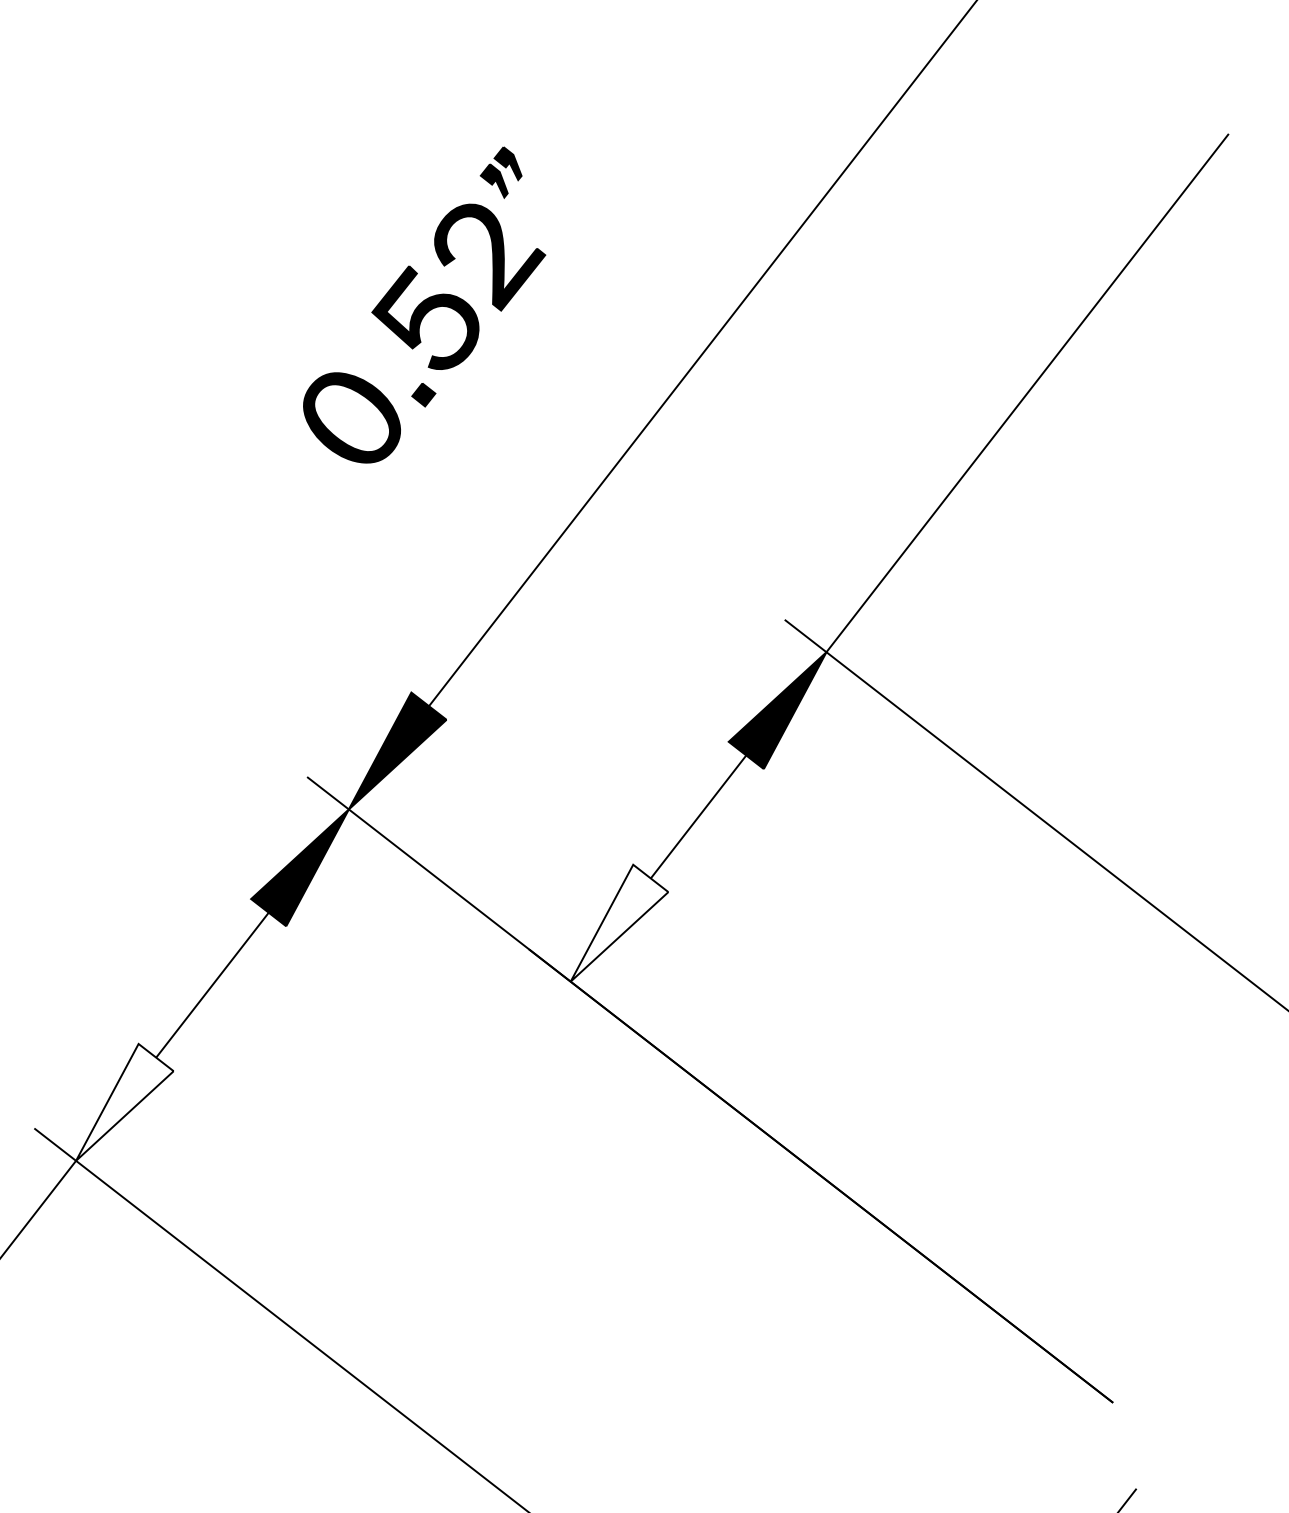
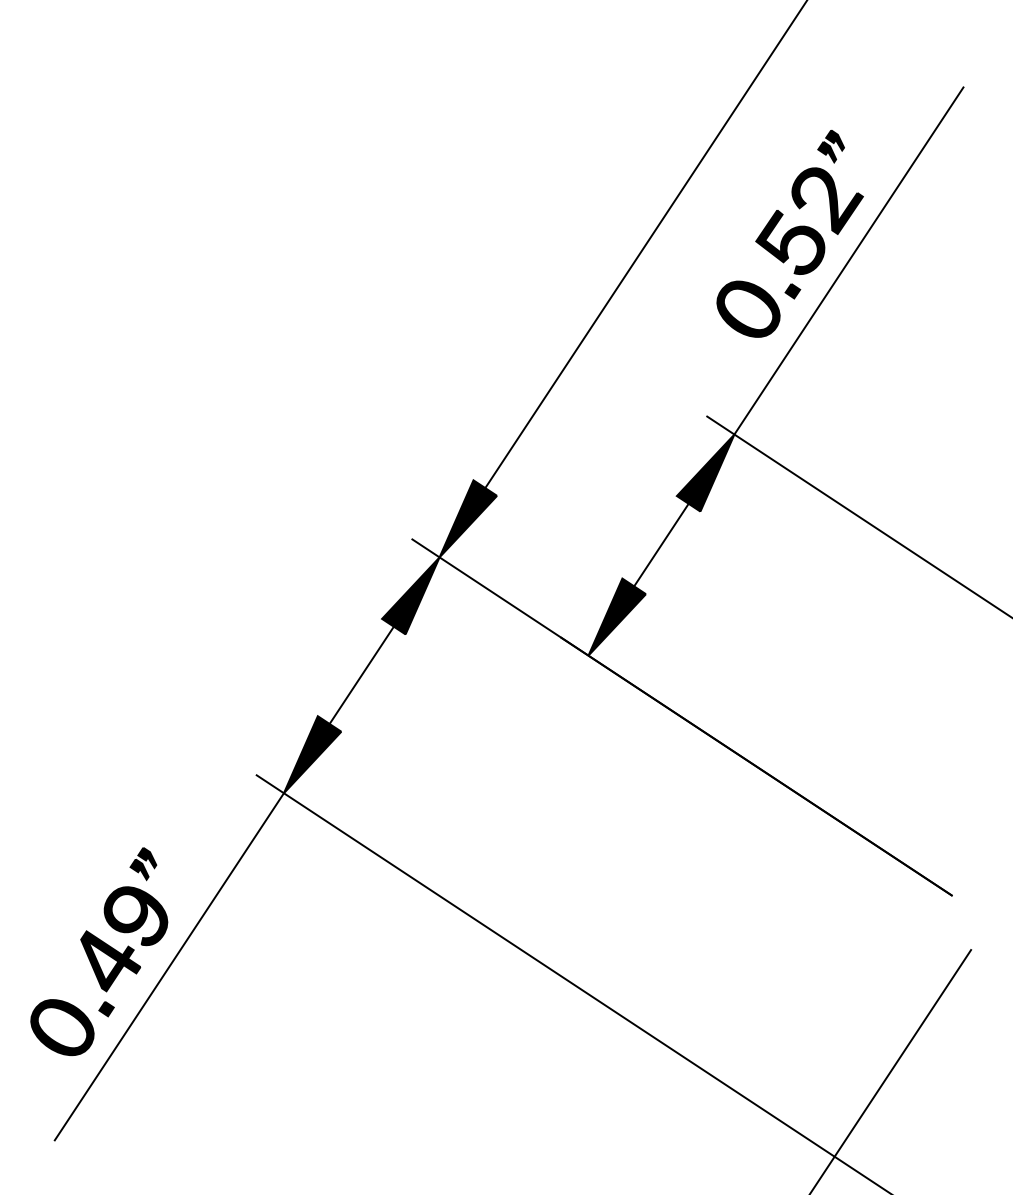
part: (425, 303) -> (789, 233), moved
fill: (620, 923) -> (617, 616), added
fill: (125, 1103) -> (312, 754), added

